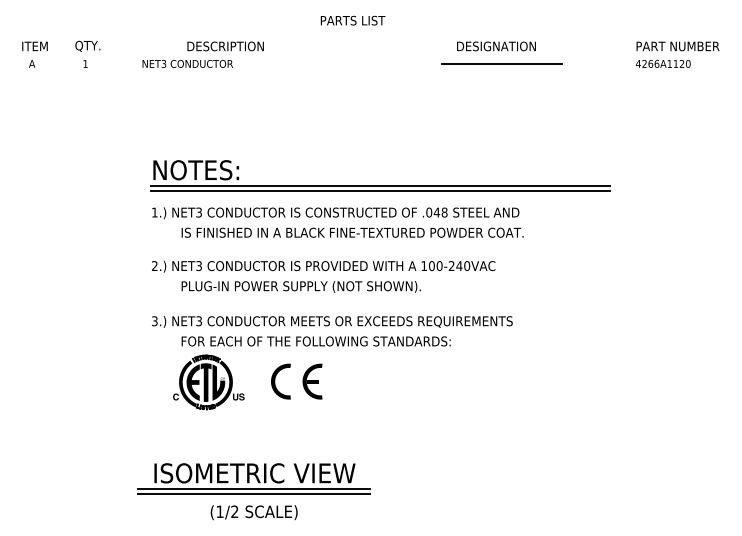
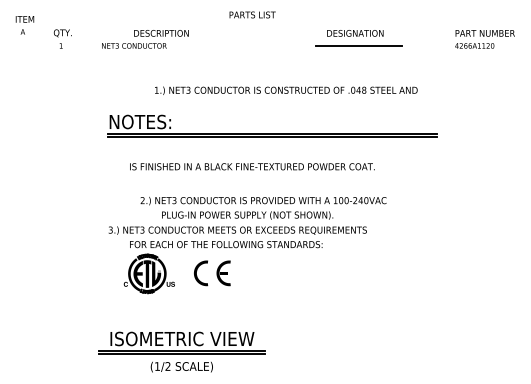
text: (34, 54) -> (24, 25), moved
text: (336, 212) -> (286, 90), moved
text: (323, 275) -> (263, 207), moved

